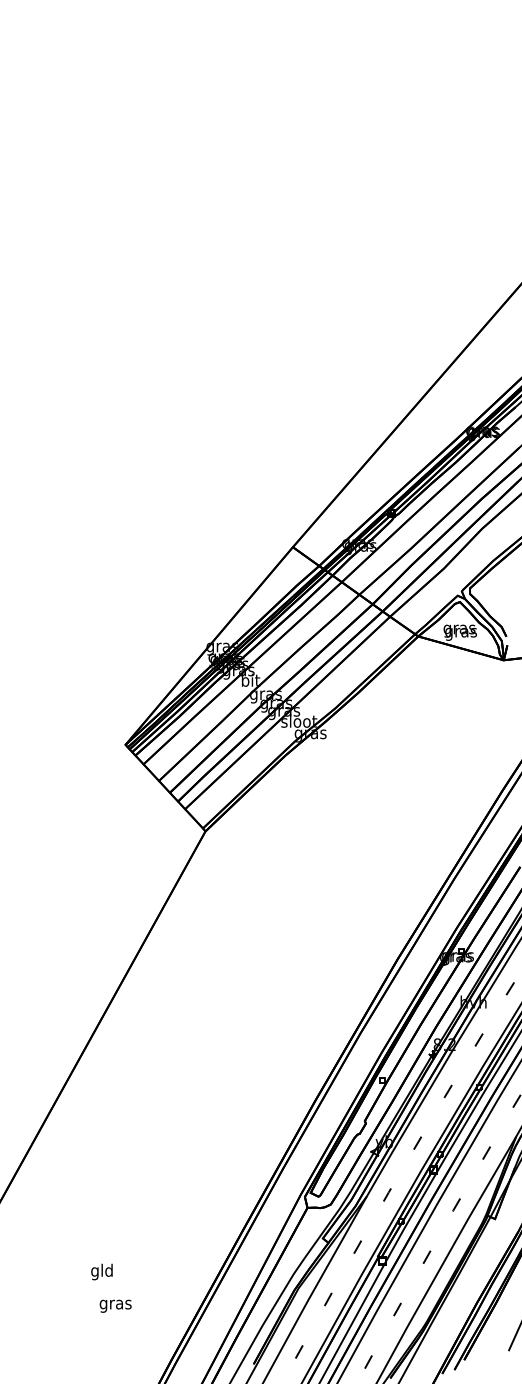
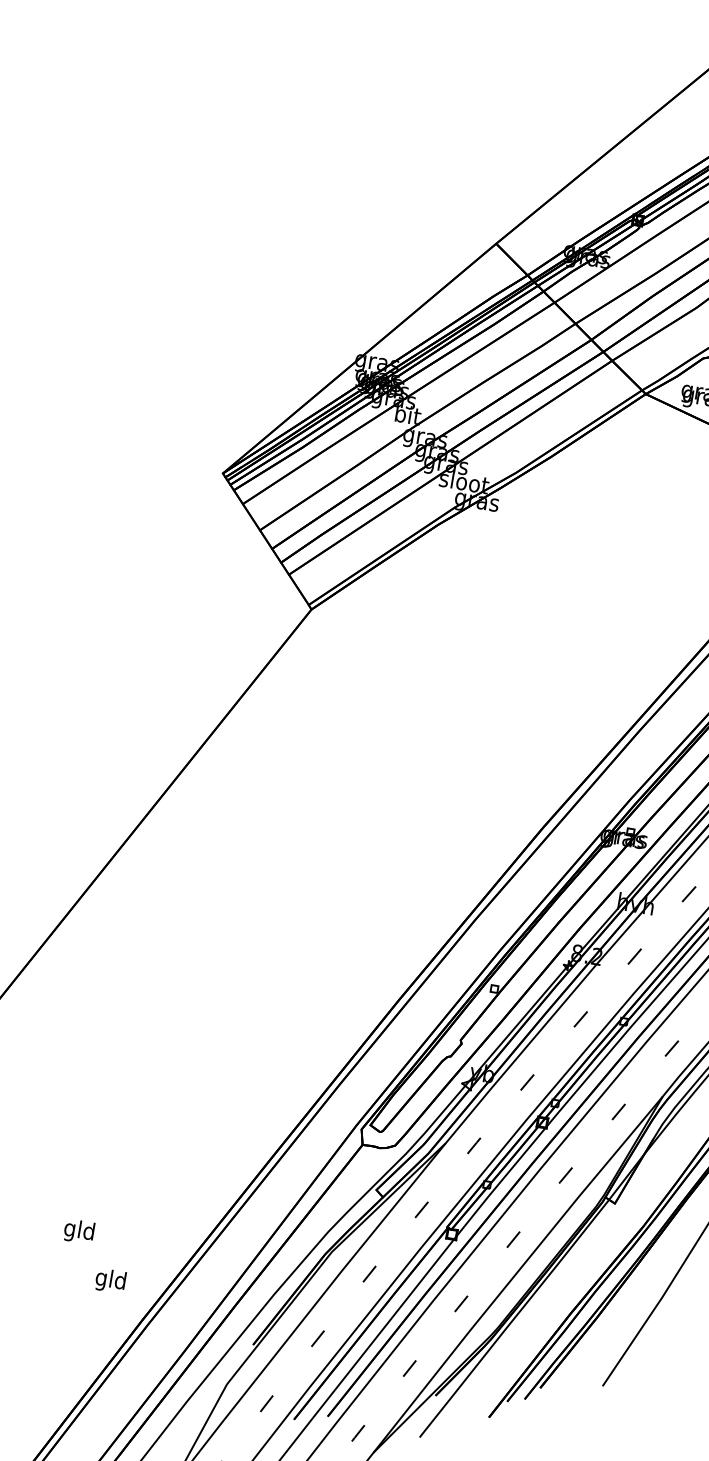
text: (101, 1271) -> (110, 1280), moved
text: (115, 1304) -> (79, 1231), gras -> gld

